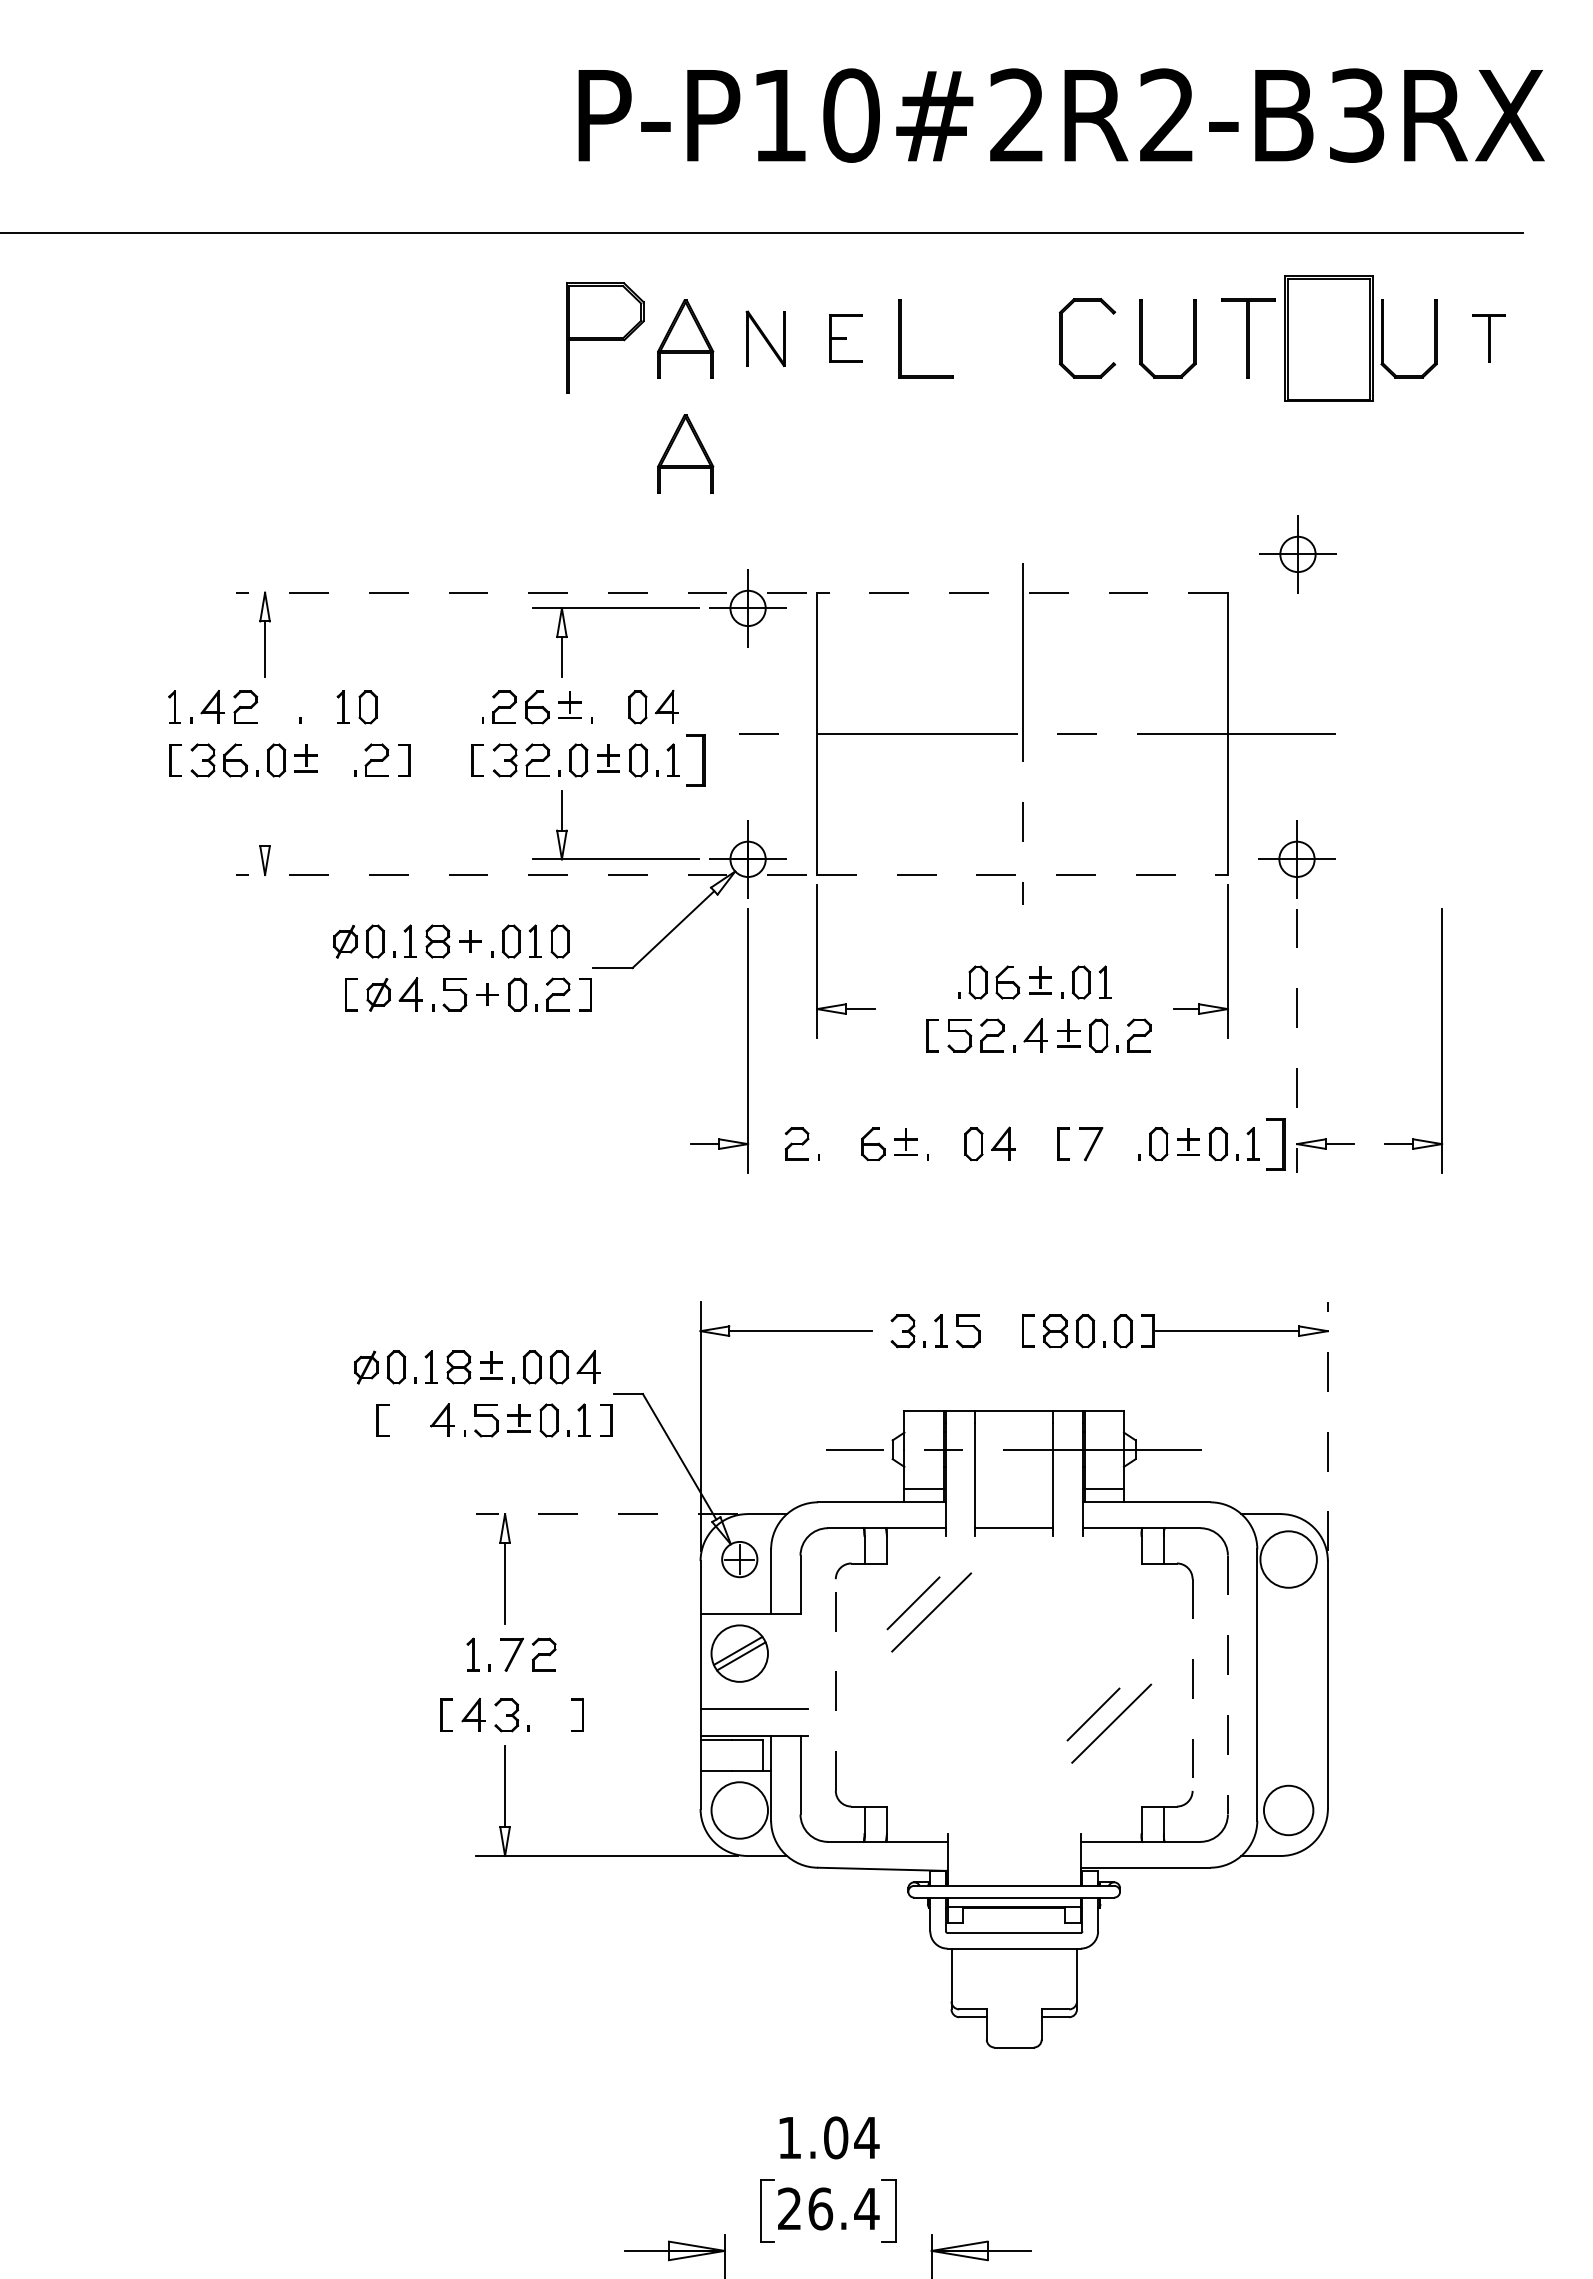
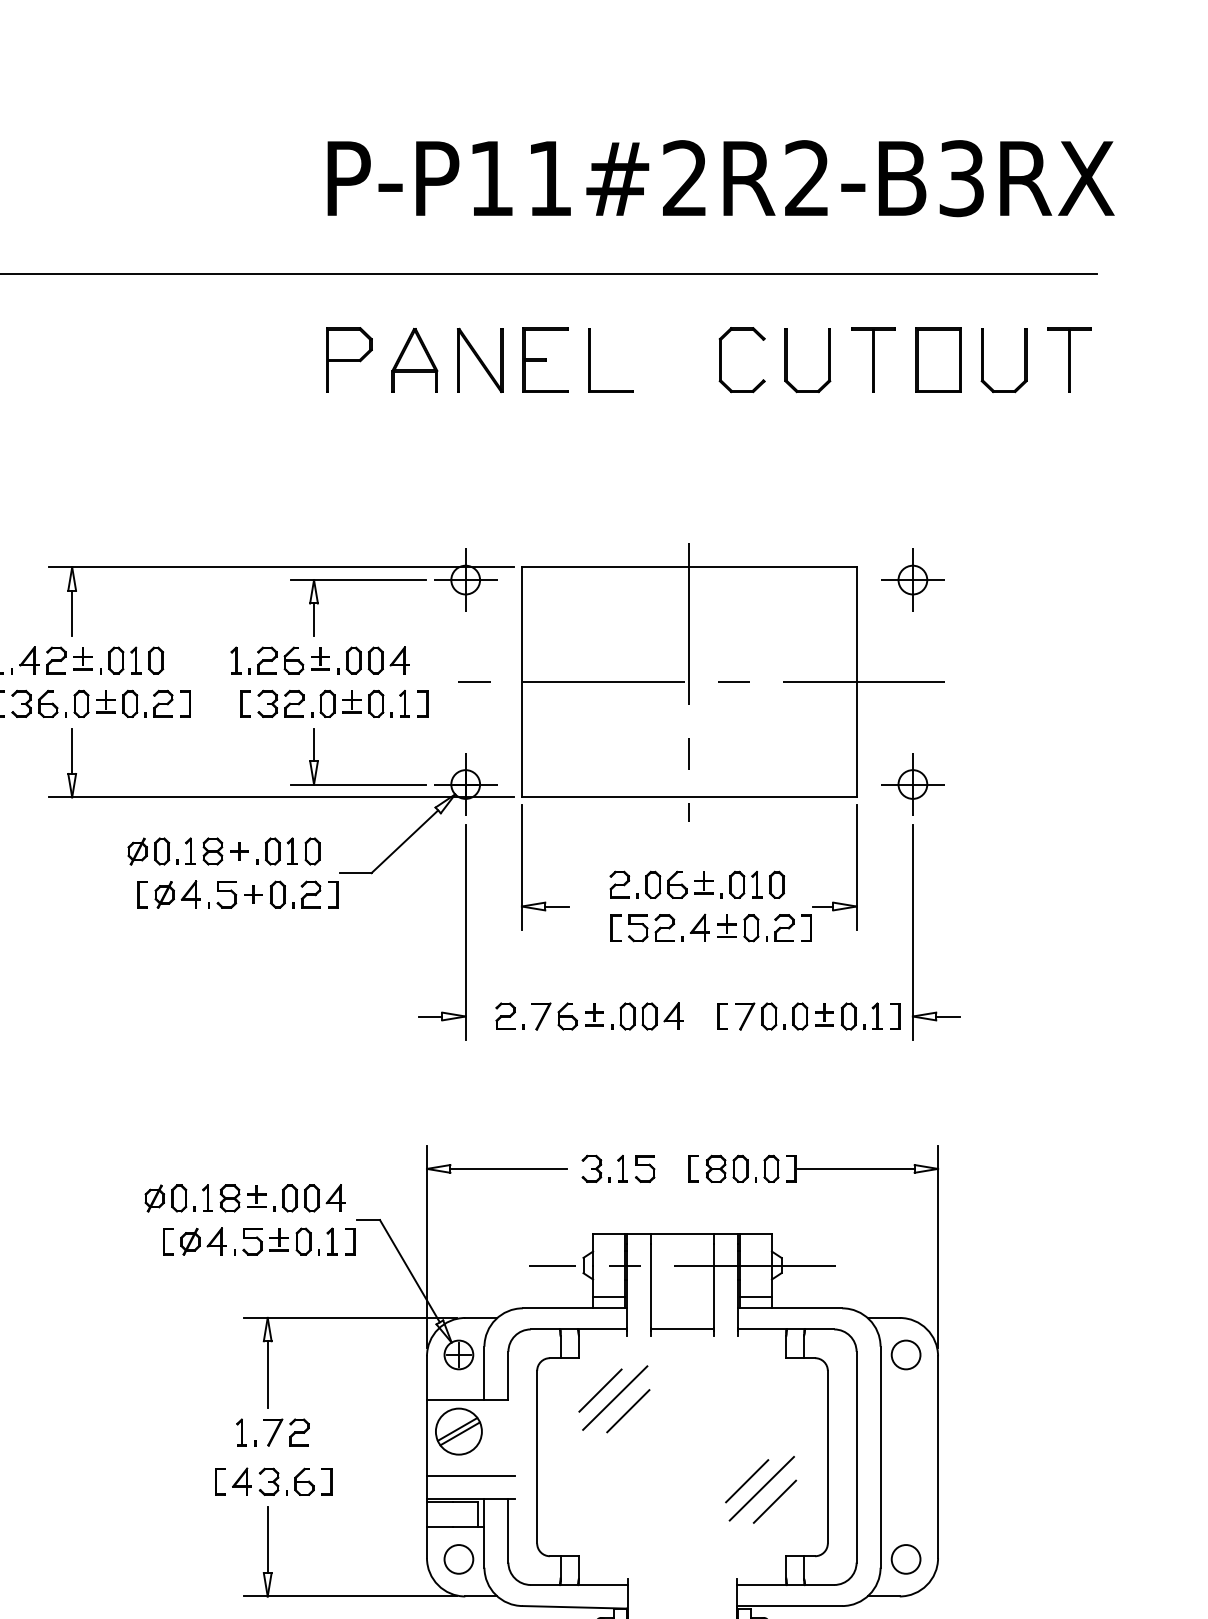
text: (851, 115) -> (549, 178), P-P10#2R2-B3RX -> P-P11#2R2-B3RX
part: (605, 338) -> (349, 360), size x0.71
part: (765, 338) -> (479, 360), size x1.43
part: (845, 338) -> (545, 360), size x1.67
part: (1328, 338) -> (938, 360), size x0.62
part: (1489, 338) -> (1069, 360), size x1.67
part: (685, 453) -> (414, 453), removed
part: (1297, 554) -> (912, 580), moved
line: (521, 592) -> (281, 567), dashed -> solid
line: (1022, 592) -> (689, 567), dashed -> solid
part: (278, 704) -> (83, 658), added
part: (465, 706) -> (235, 659), added
part: (318, 707) -> (115, 660), added
part: (610, 707) -> (353, 660), added
part: (335, 760) -> (129, 703), added
part: (695, 760) -> (422, 703), size x0.62
line: (265, 818) -> (72, 751), added
line: (521, 875) -> (281, 797), dashed -> solid
line: (1023, 875) -> (690, 797), dashed -> solid
part: (937, 981) -> (620, 884), added
part: (1129, 982) -> (776, 884), added
part: (1166, 1035) -> (806, 928), added
part: (1441, 1040) -> (1030, 932), removed
line: (1296, 1041) -> (912, 932), dashed -> solid
part: (1275, 1143) -> (895, 1016), size x0.62
part: (841, 1144) -> (541, 1016), added
part: (946, 1144) -> (627, 1016), added
part: (1120, 1144) -> (769, 1016), added
part: (410, 1420) -> (190, 1241), added
line: (1327, 1426) -> (937, 1246), dashed -> solid
line: (607, 1514) -> (351, 1318), dashed -> solid
circle: (1288, 1559) -> (905, 1354), size x0.62
line: (947, 1628) -> (628, 1411), added
line: (835, 1685) -> (536, 1457), dashed -> solid
line: (1192, 1685) -> (827, 1457), dashed -> solid
line: (1227, 1685) -> (856, 1457), dashed -> solid
part: (550, 1715) -> (304, 1482), added
line: (1127, 1739) -> (774, 1501), added
circle: (739, 1810) -> (458, 1559), size x0.62
circle: (1288, 1810) -> (905, 1559), size x0.71

